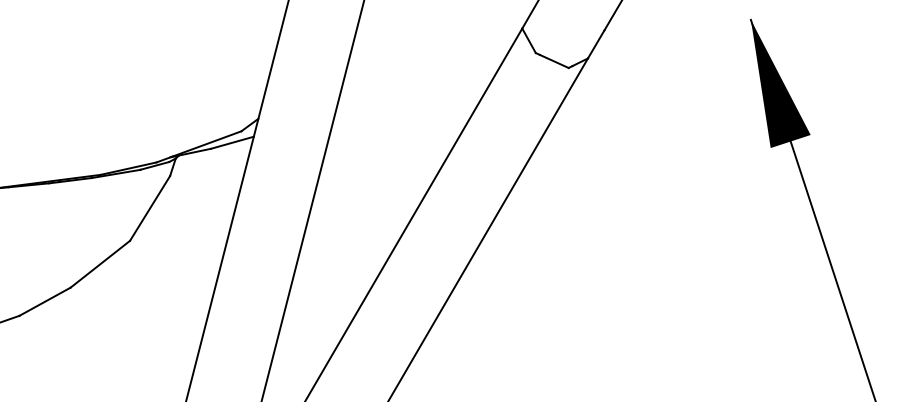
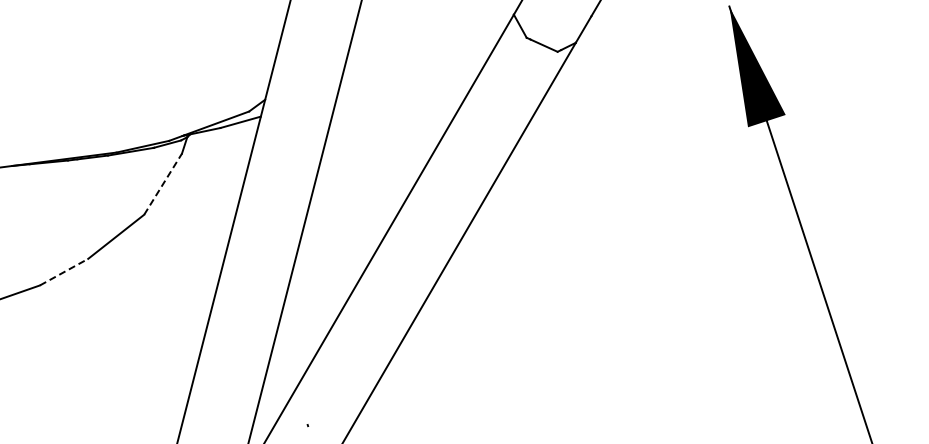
line: (150, 208) -> (163, 184), solid -> dashed
line: (45, 302) -> (64, 272), solid -> dashed

